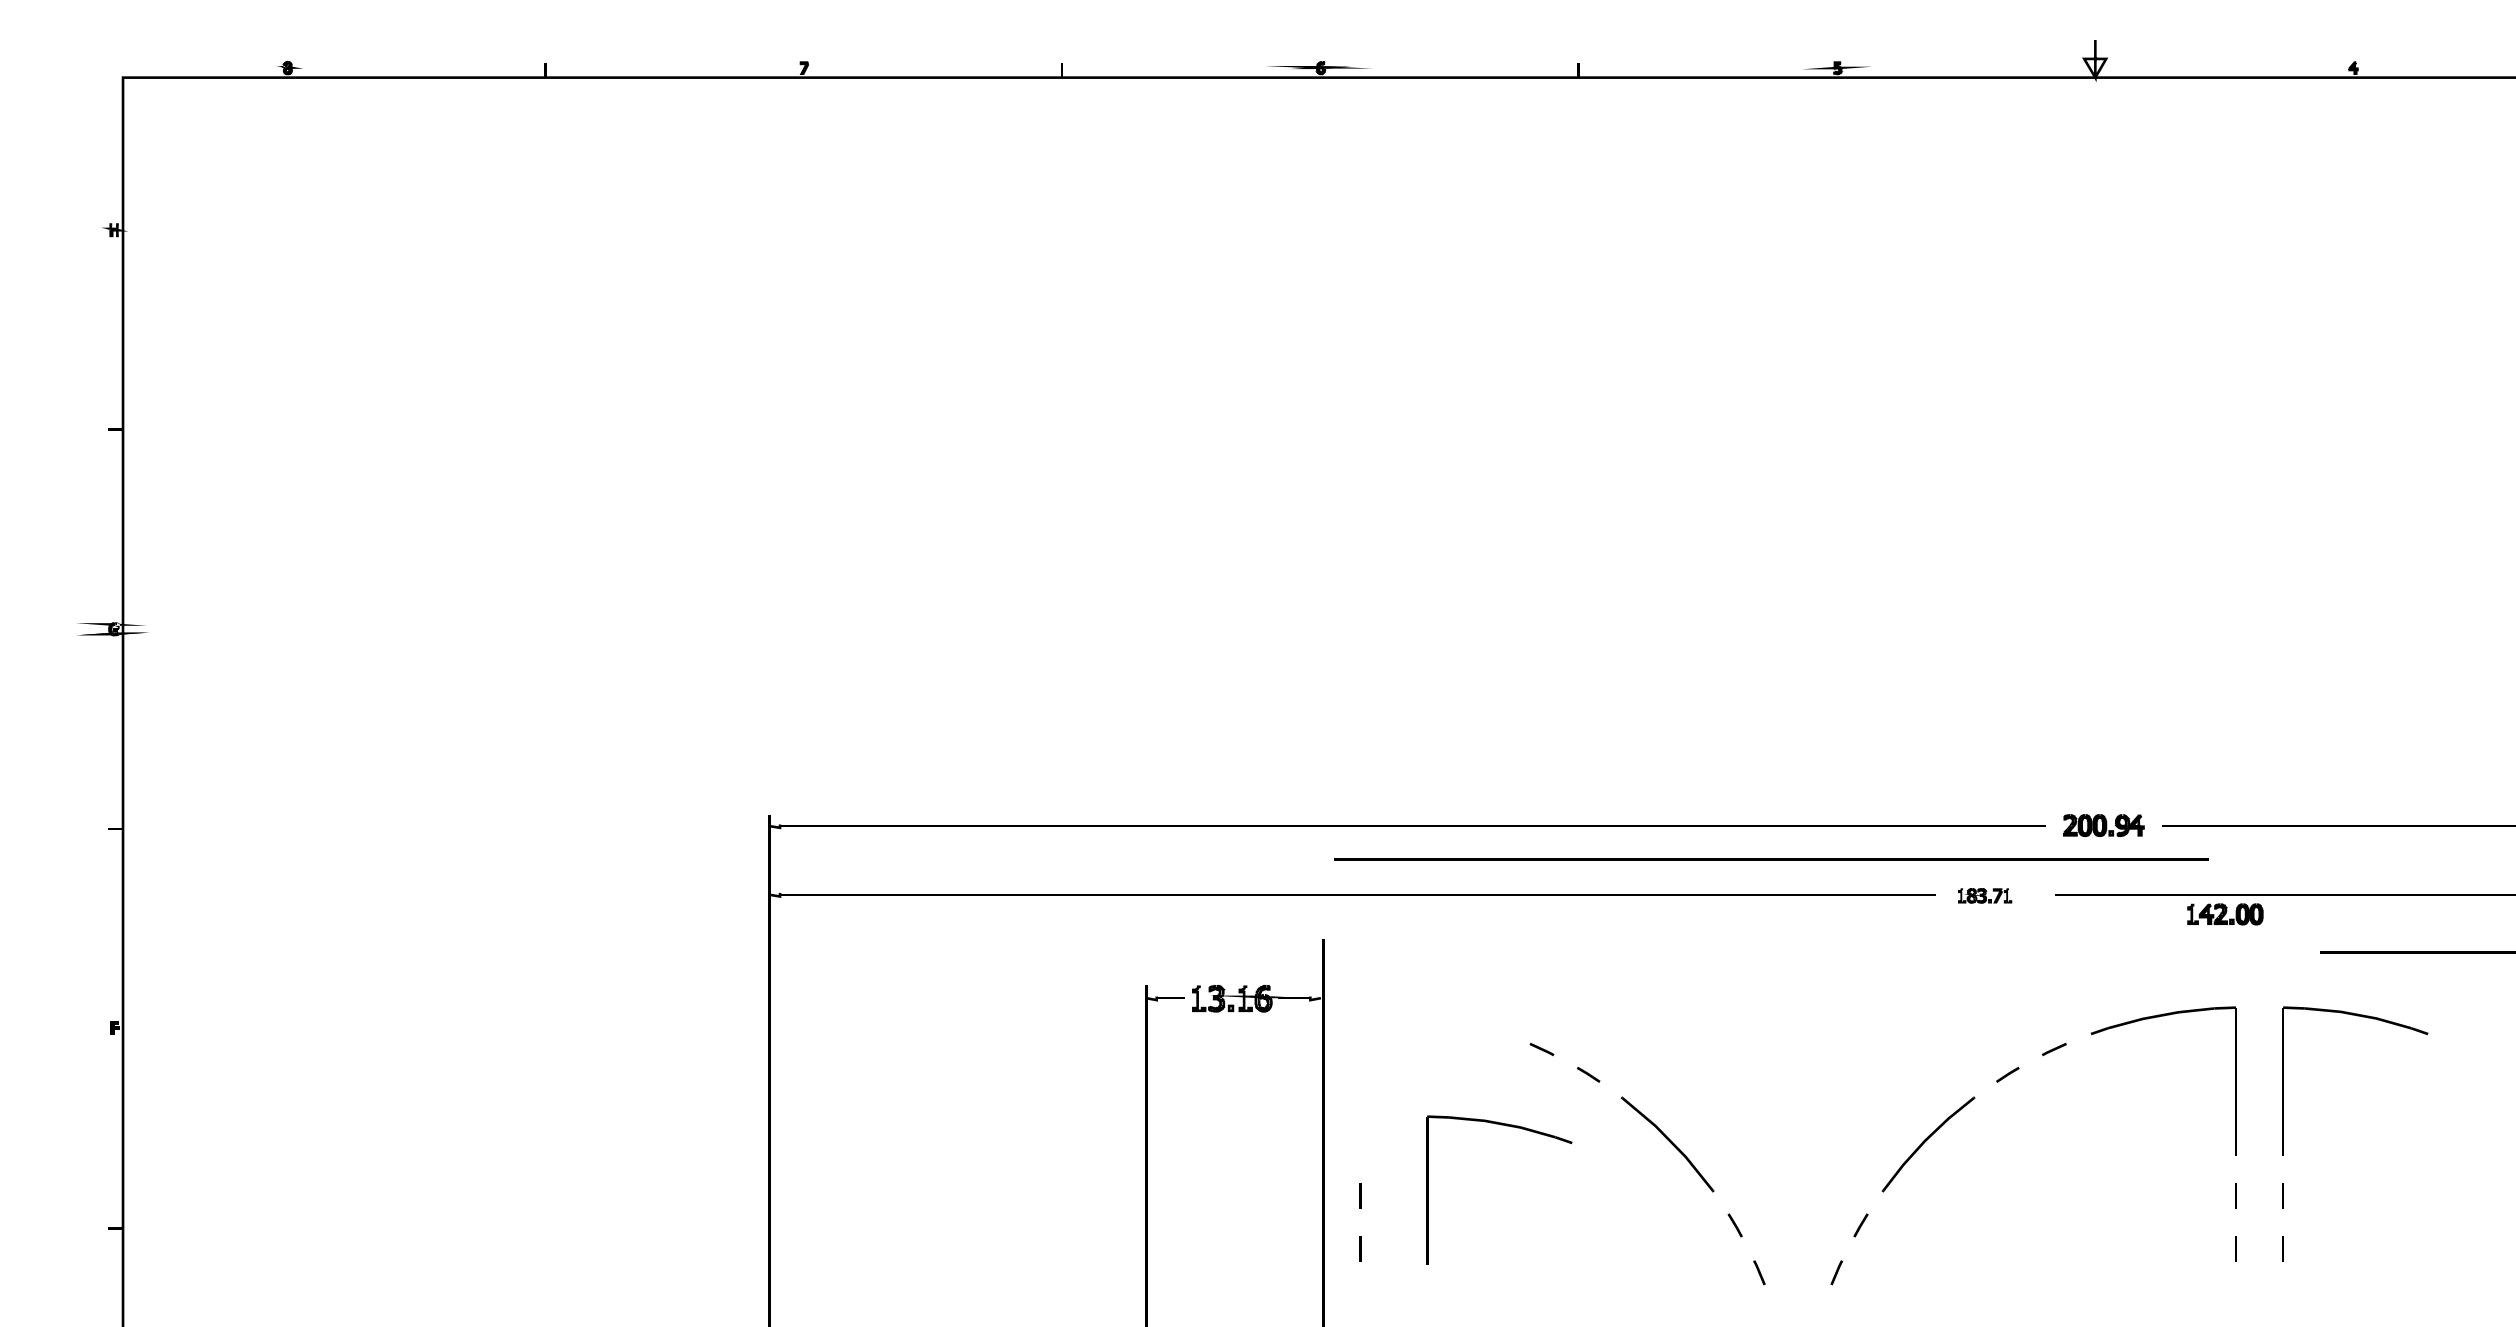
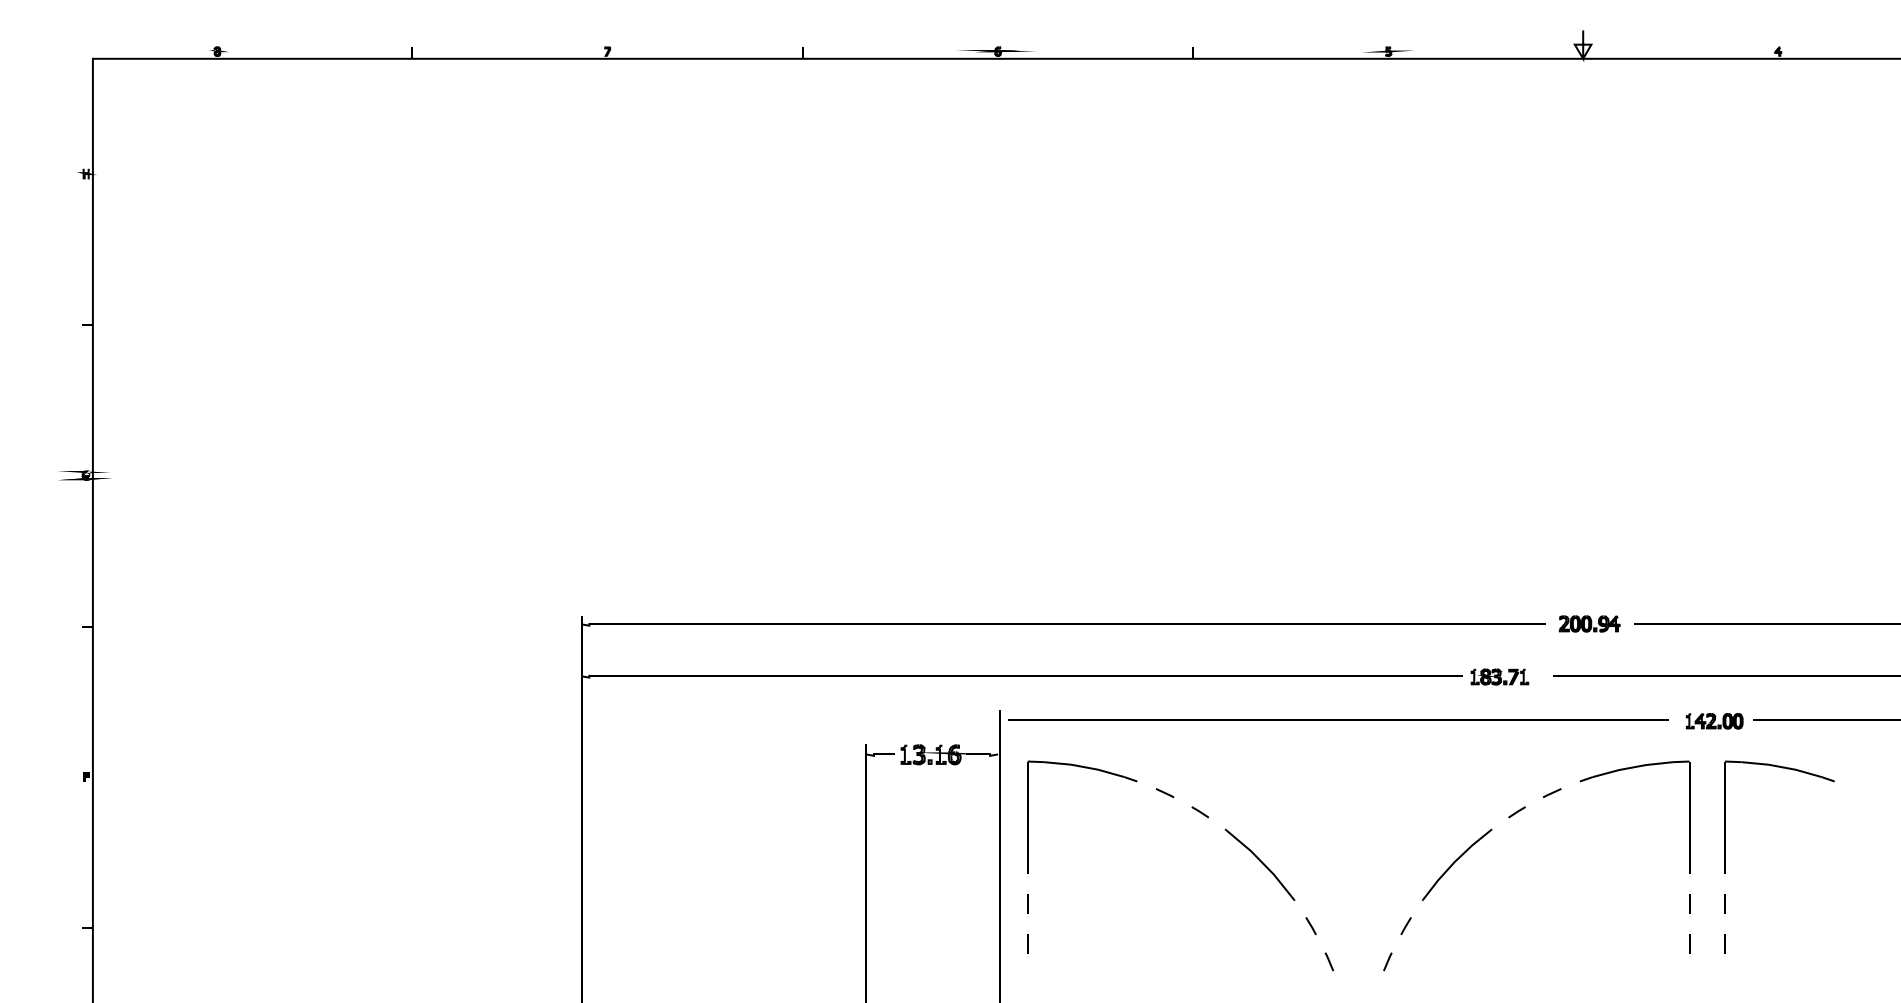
line: (1771, 859) -> (1338, 719), moved
part: (1984, 895) -> (1499, 676), size x1.43
part: (2225, 914) -> (1714, 721), moved
part: (1511, 1127) -> (1091, 769), moved

